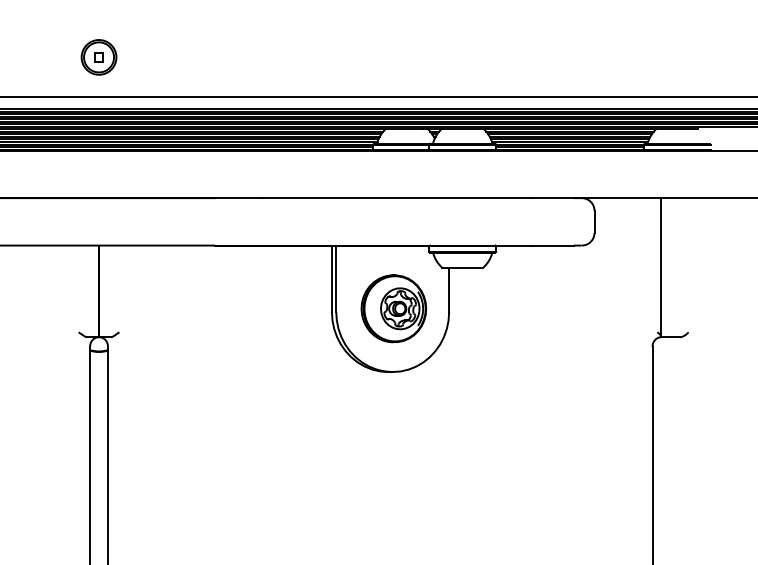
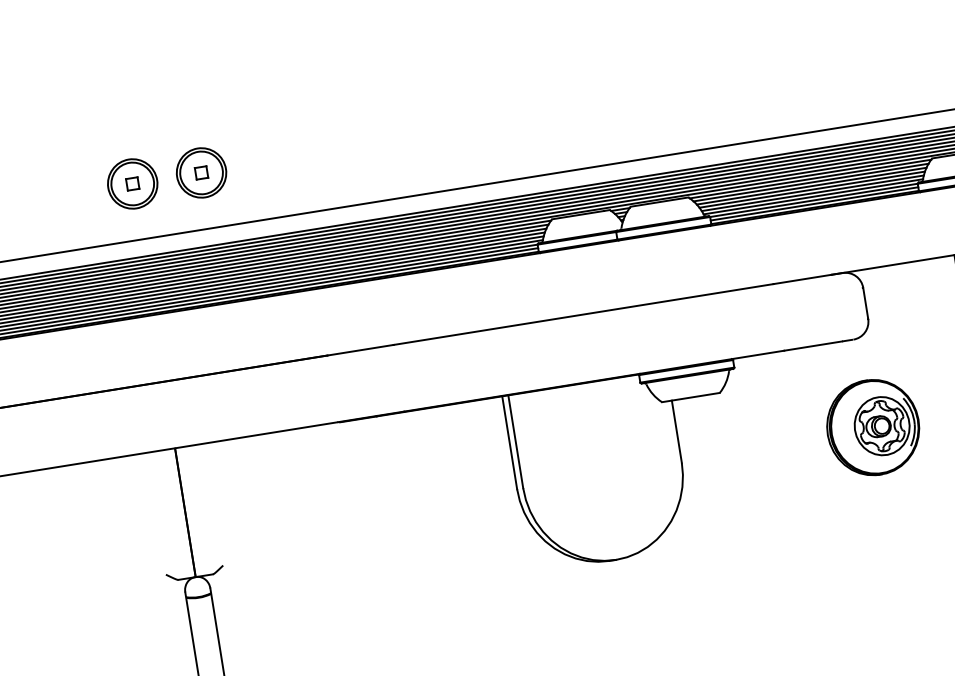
part: (147, 57) -> (200, 173), added
part: (393, 308) -> (872, 427), moved

